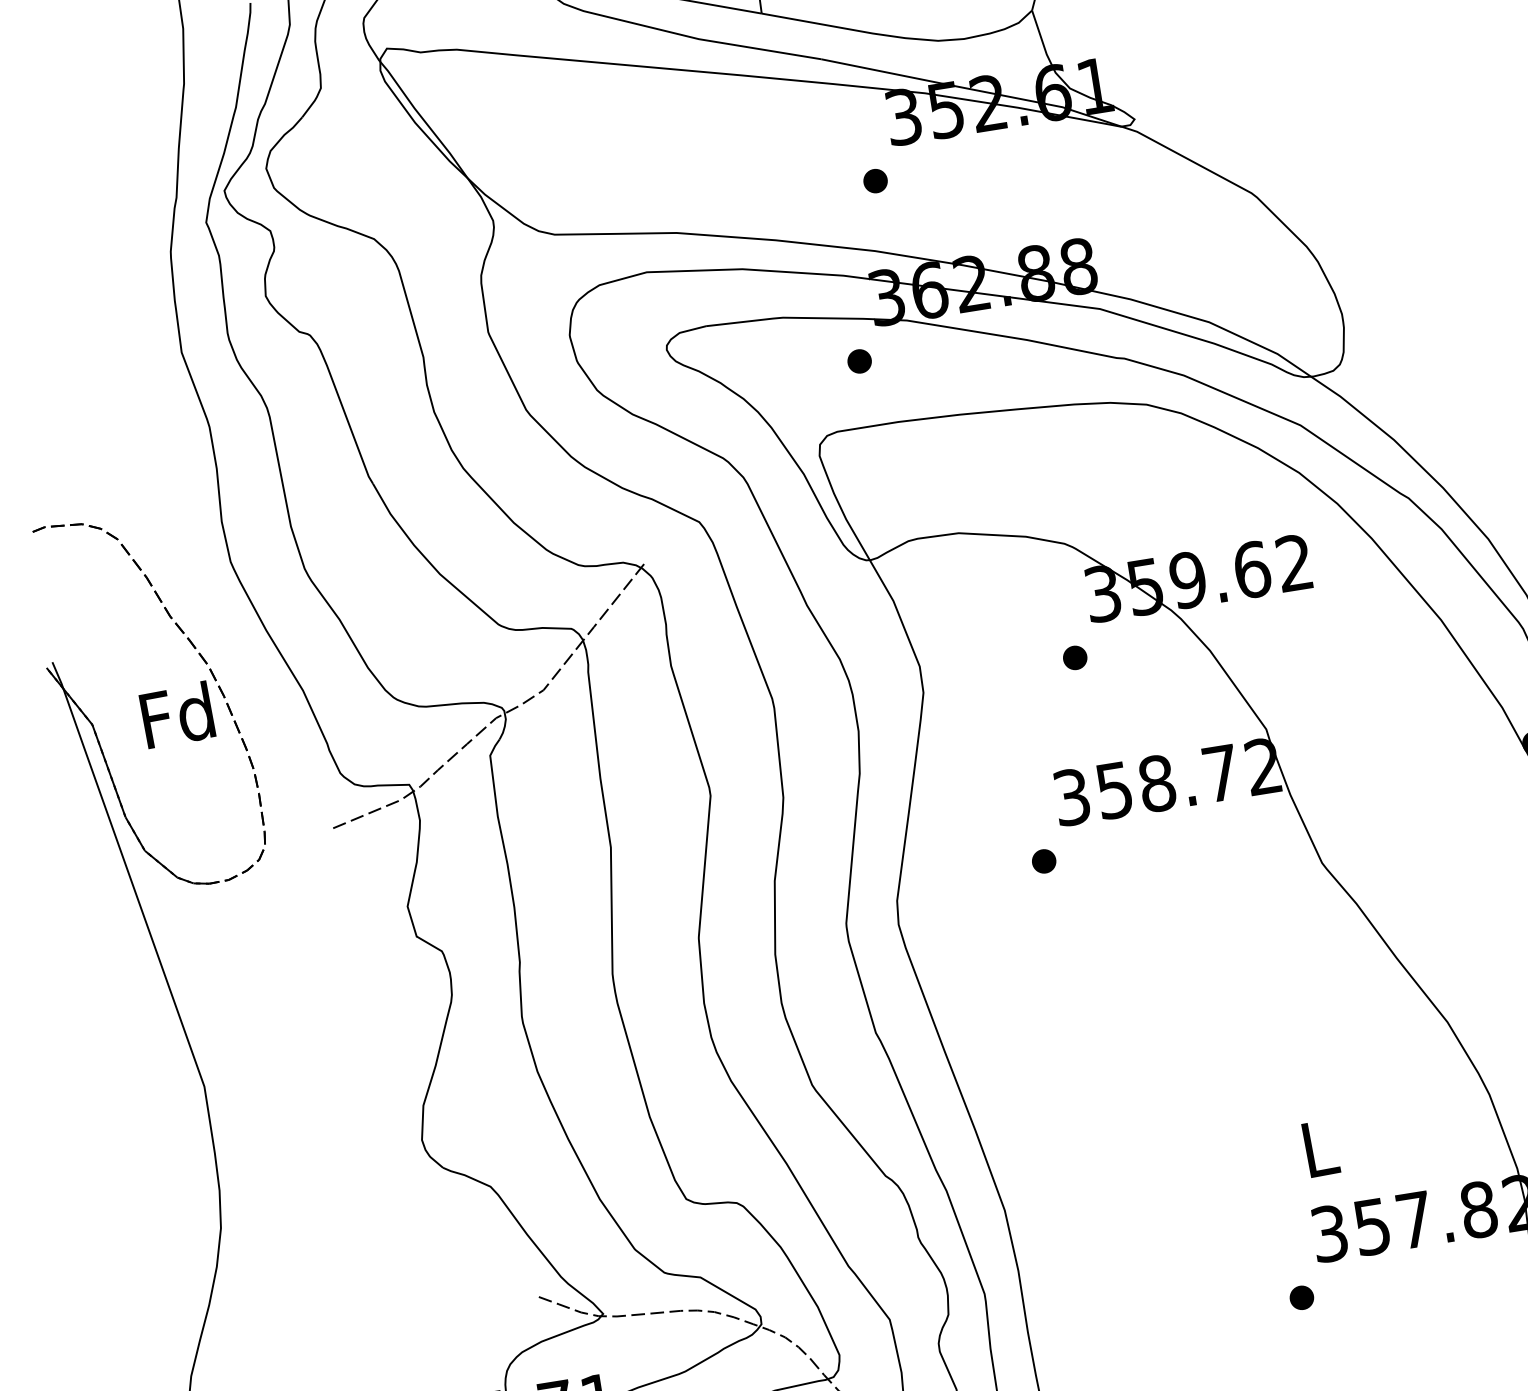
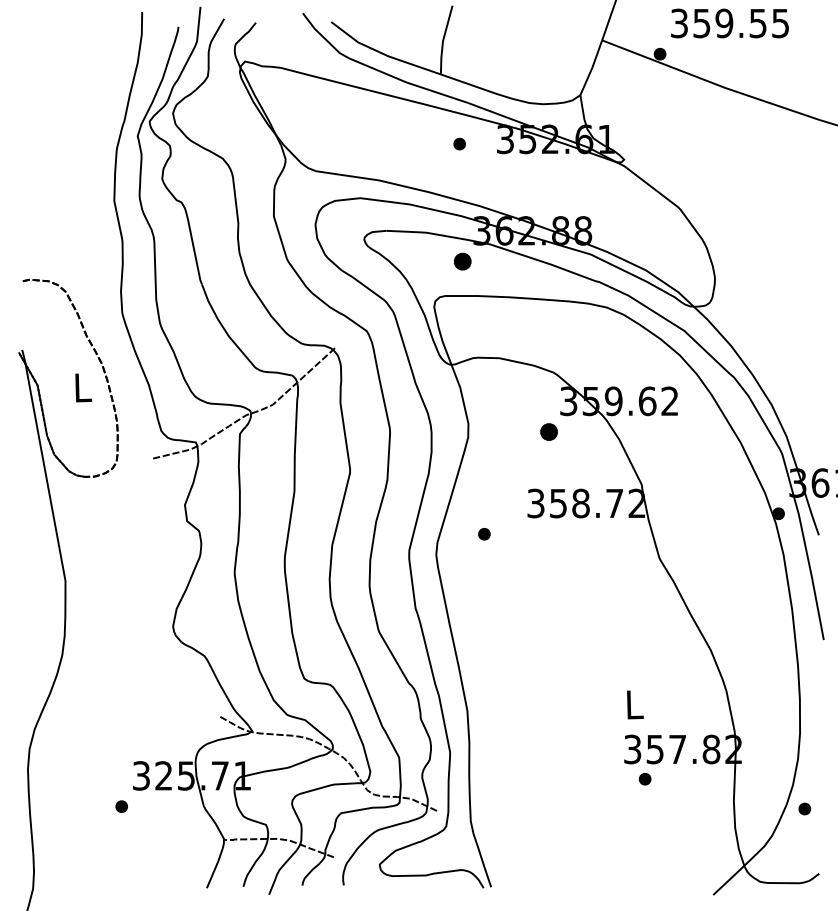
part: (874, 180) -> (459, 143), moved
part: (859, 361) -> (462, 261), size x1.4
part: (1075, 656) -> (549, 431), size x1.4
text: (175, 713) -> (81, 386), Fd -> L
part: (1044, 861) -> (484, 534), moved
part: (1300, 1298) -> (644, 779), moved

